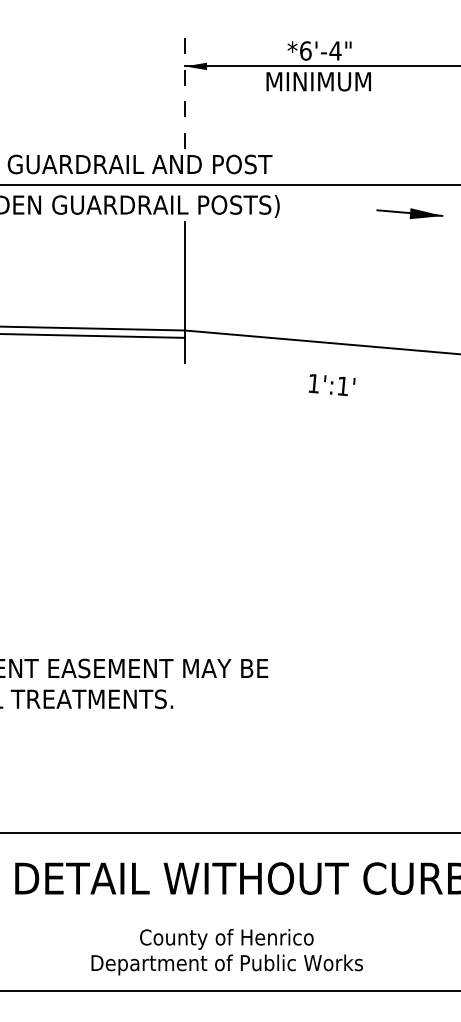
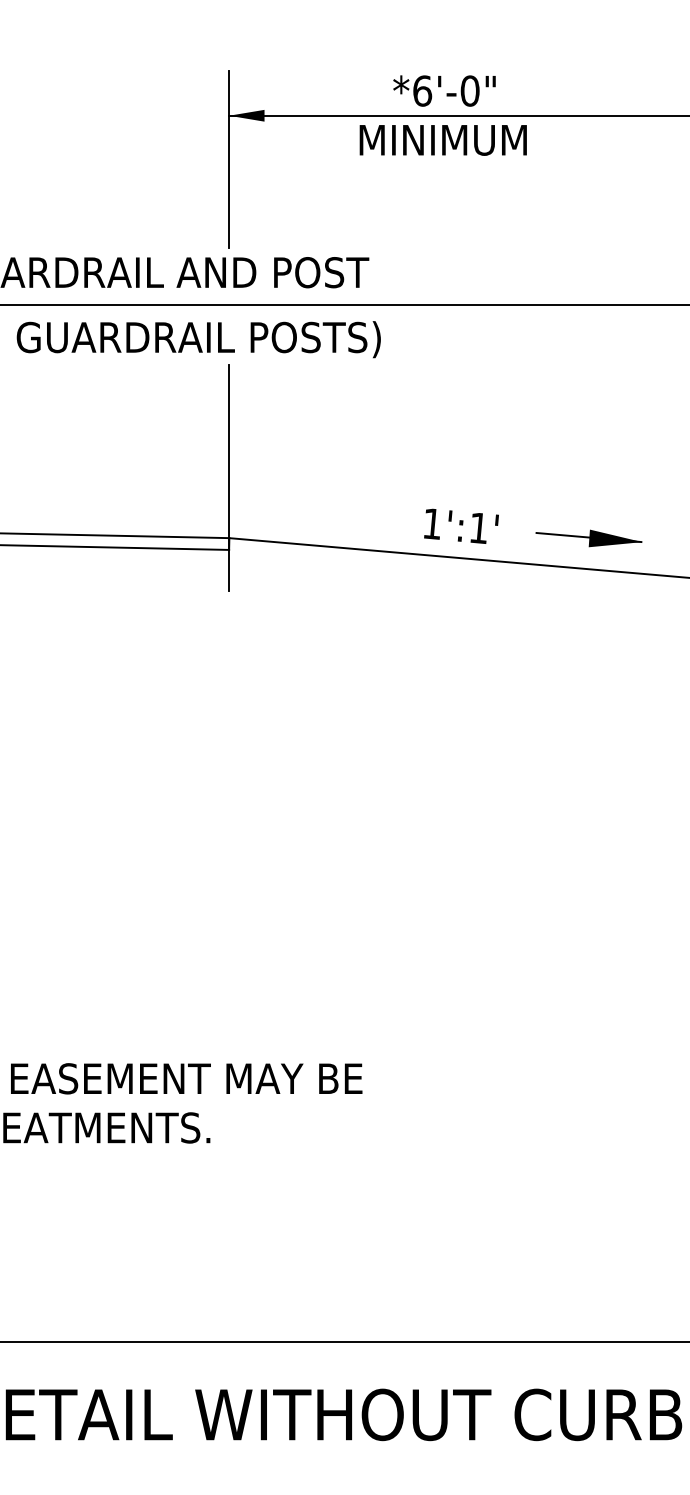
text: (335, 50) -> (470, 90), *6'-4" -> *6'-0"
line: (184, 93) -> (228, 159), dashed -> solid
part: (409, 213) -> (588, 538), moved
text: (331, 385) -> (460, 526), moved

